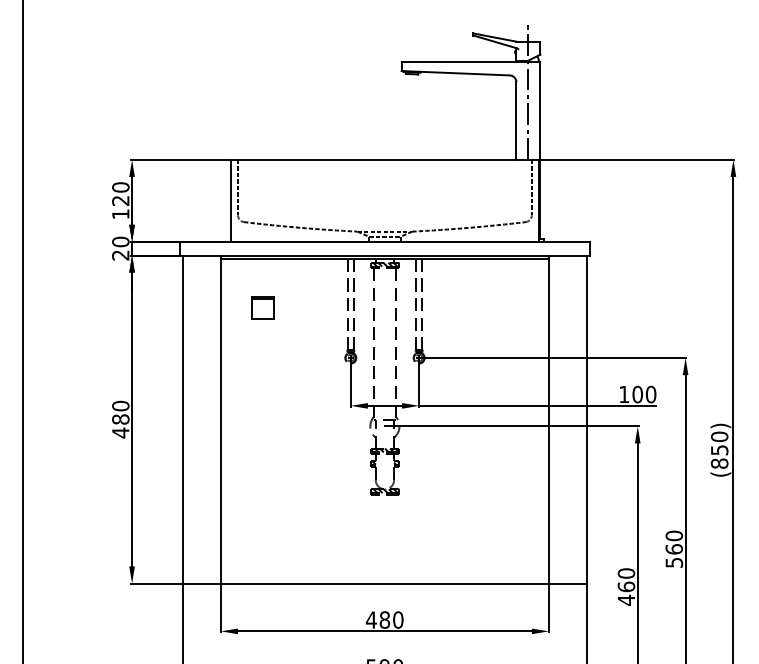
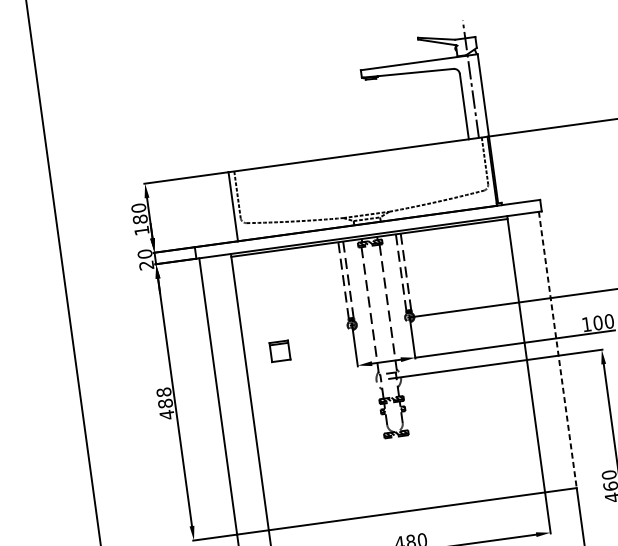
text: (120, 200) -> (140, 219), 120 -> 180
part: (262, 307) -> (279, 351), moved
text: (120, 405) -> (163, 391), 480 -> 488
line: (586, 419) -> (557, 349), solid -> dashed

